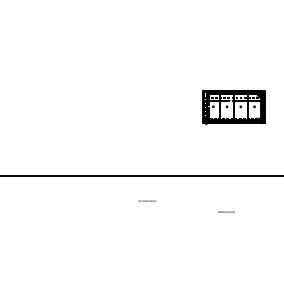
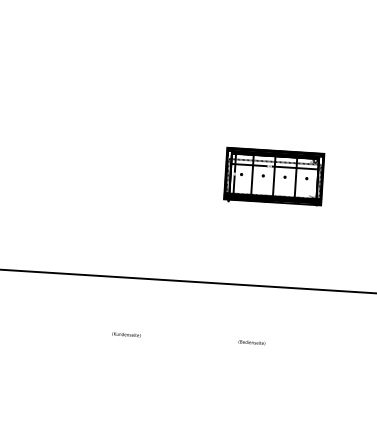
text: (147, 200) -> (126, 333), moved

